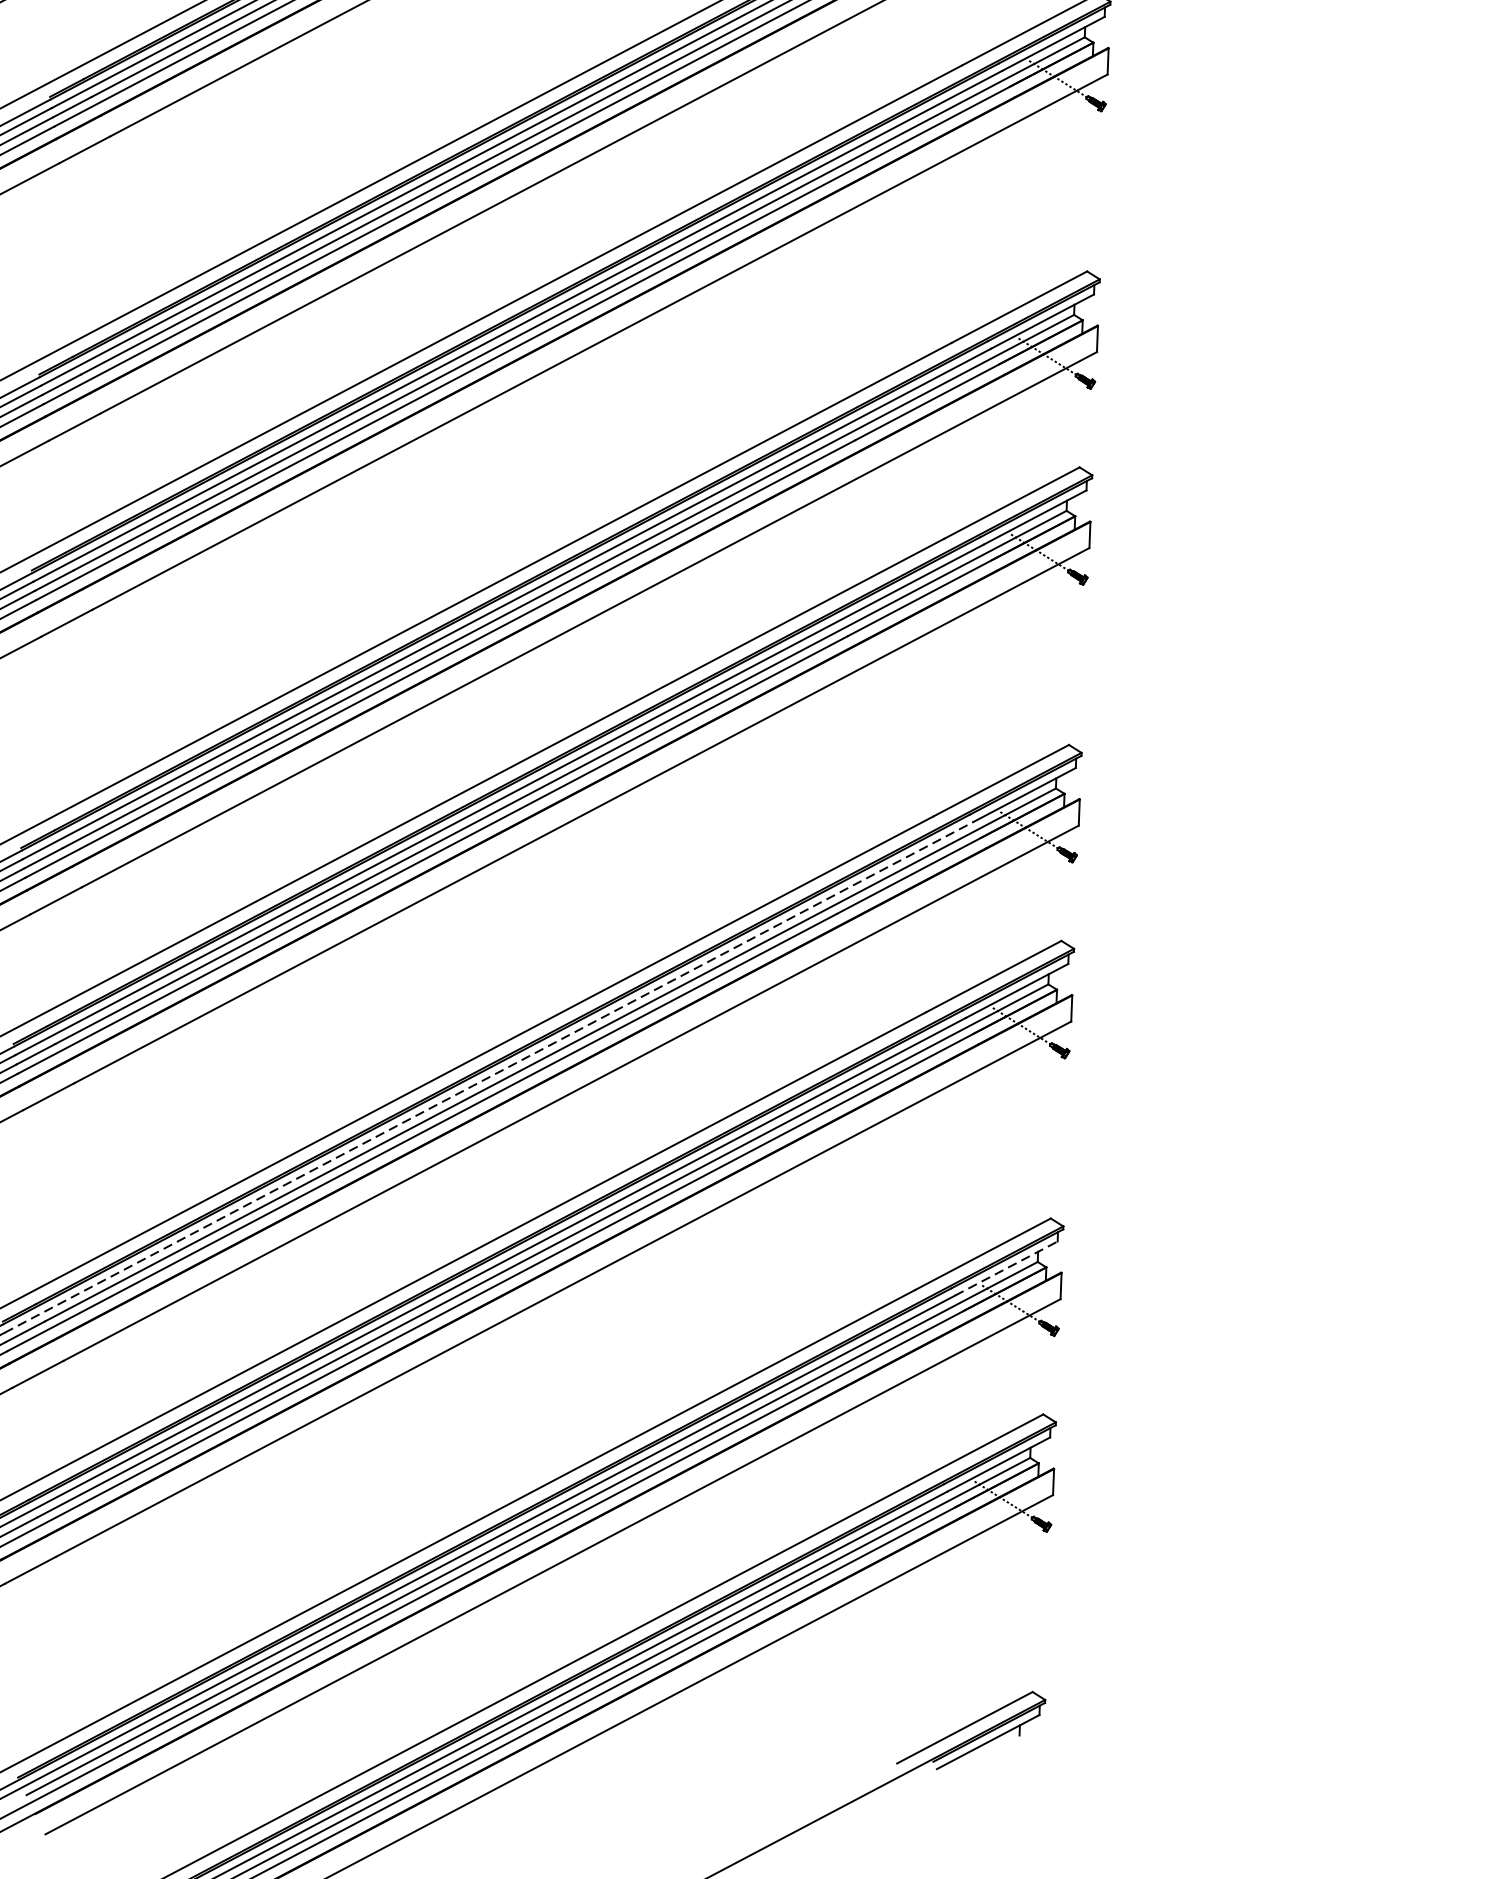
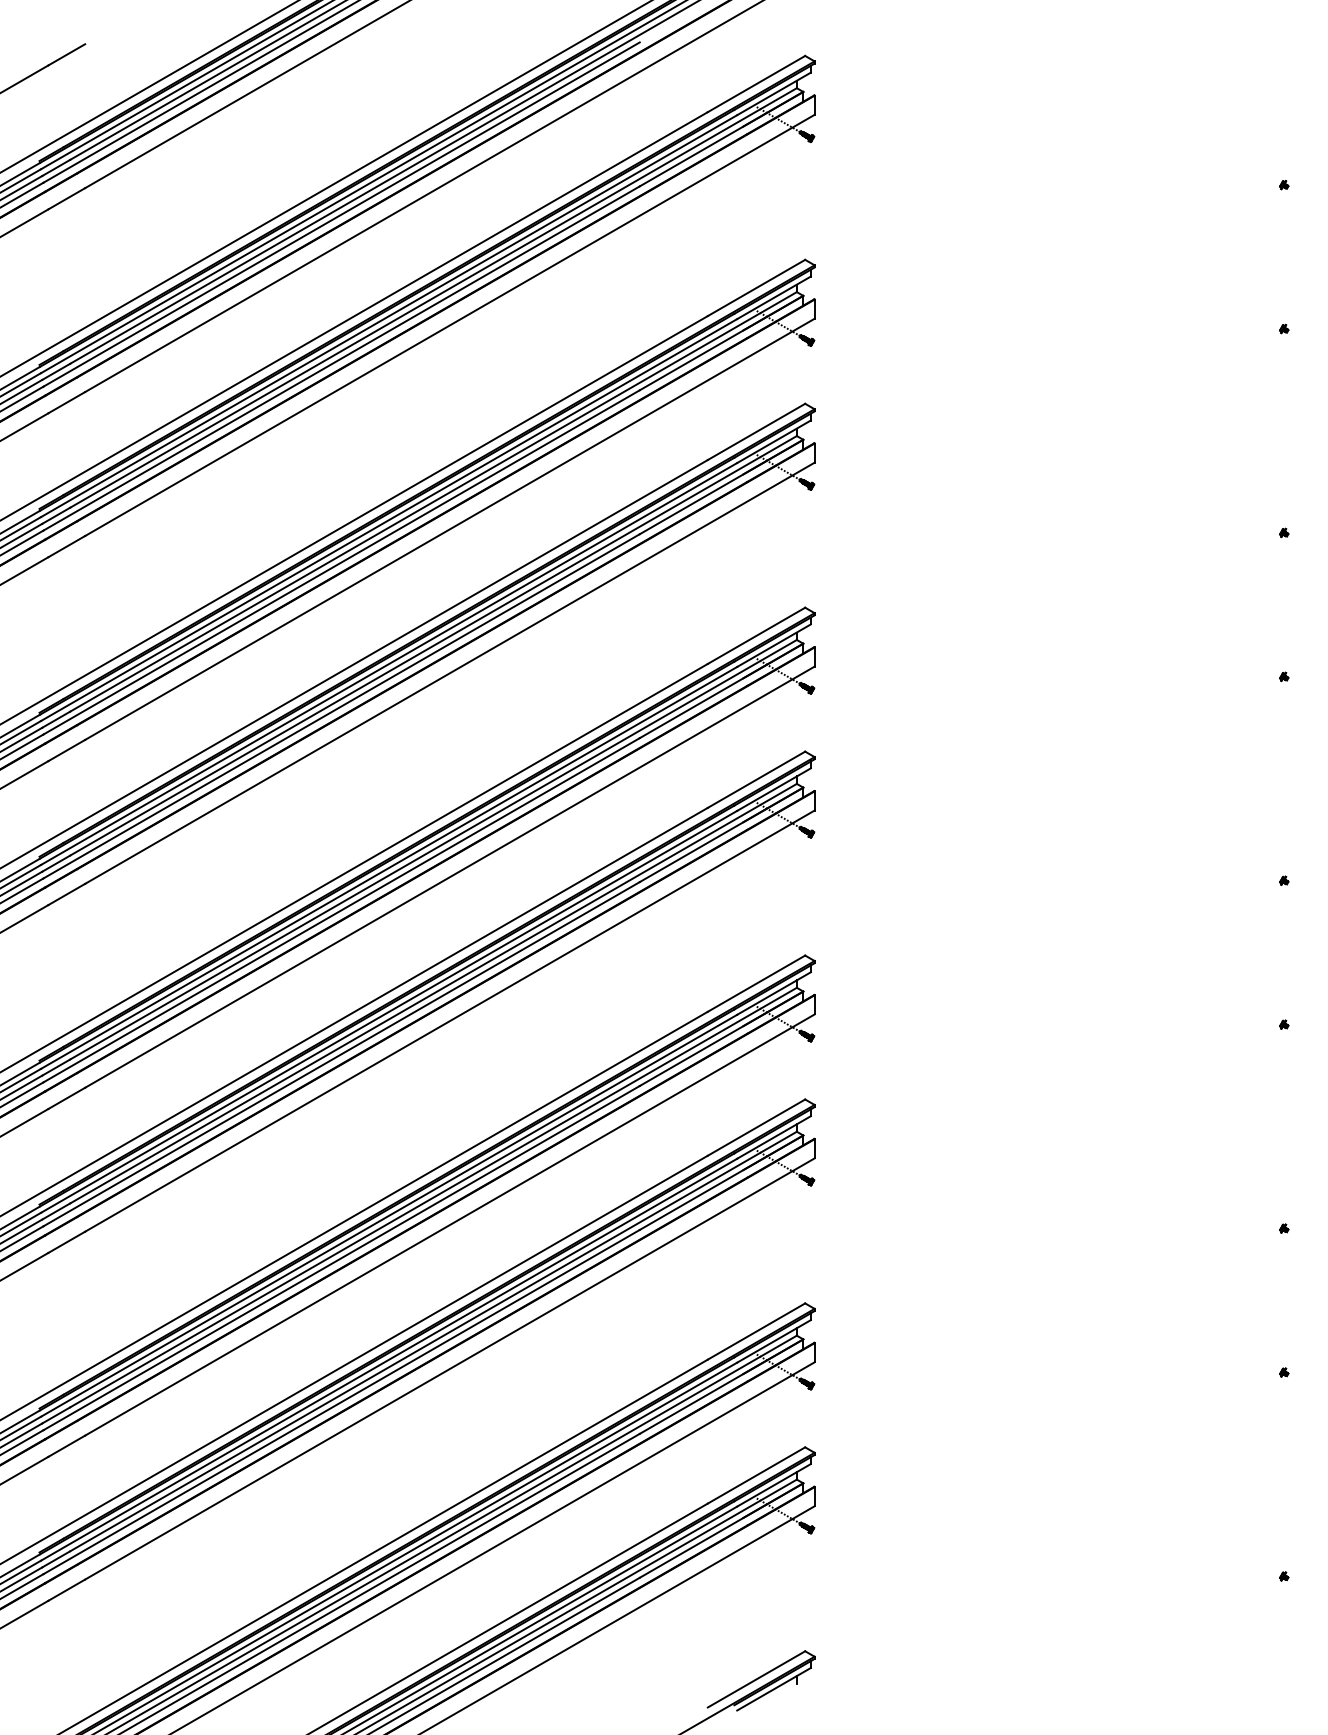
line: (489, 1077) -> (389, 1215), dashed -> solid
line: (1007, 1268) -> (774, 1341), dashed -> solid

